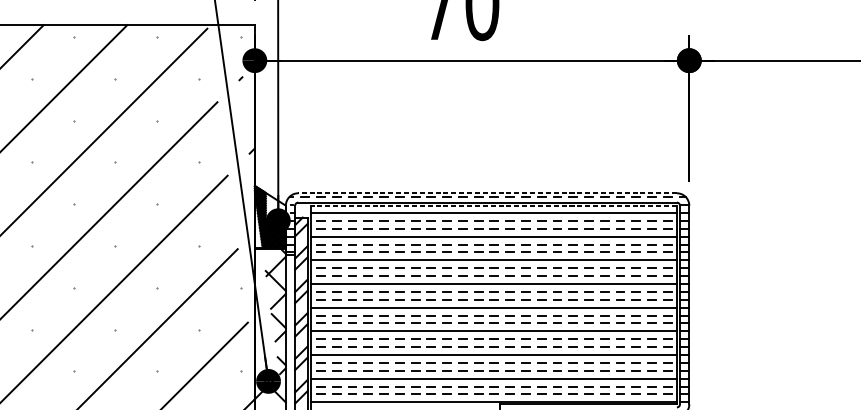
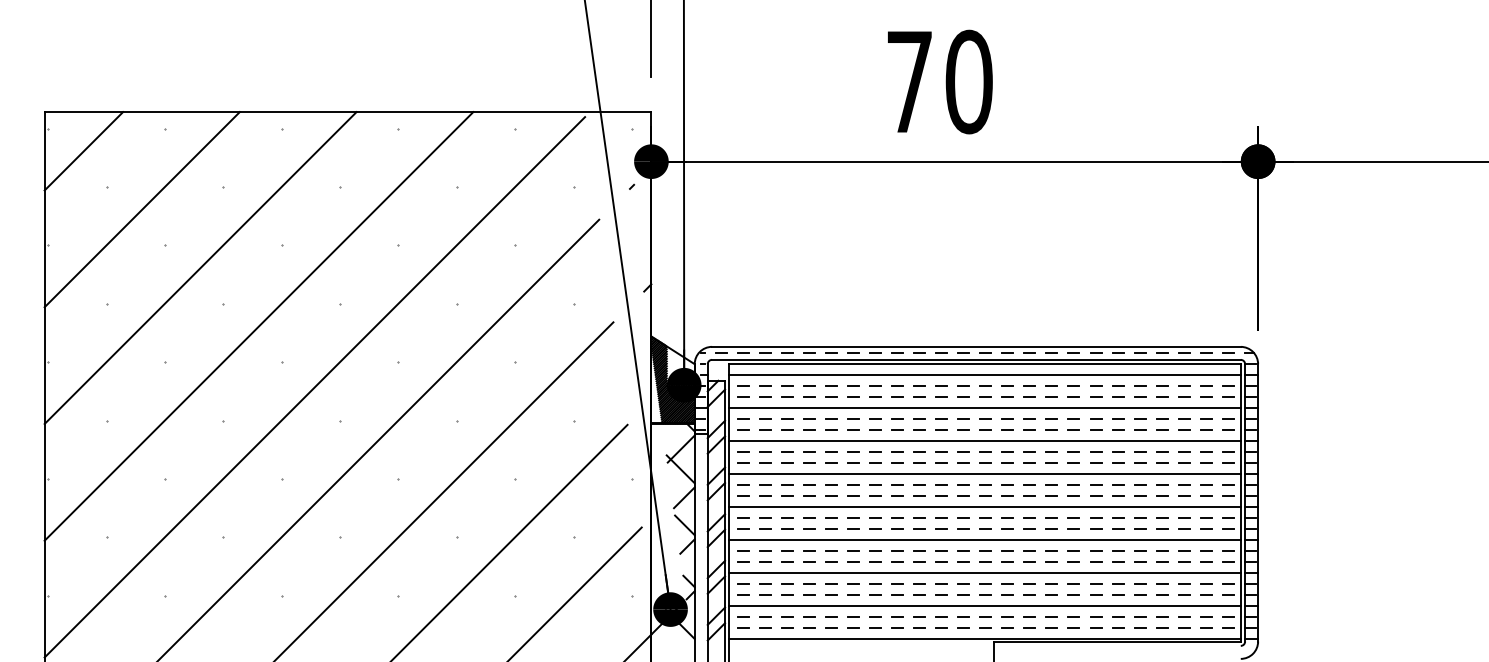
line: (486, 193) -> (975, 346), dashed -> solid
line: (494, 205) -> (985, 364), dashed -> solid

